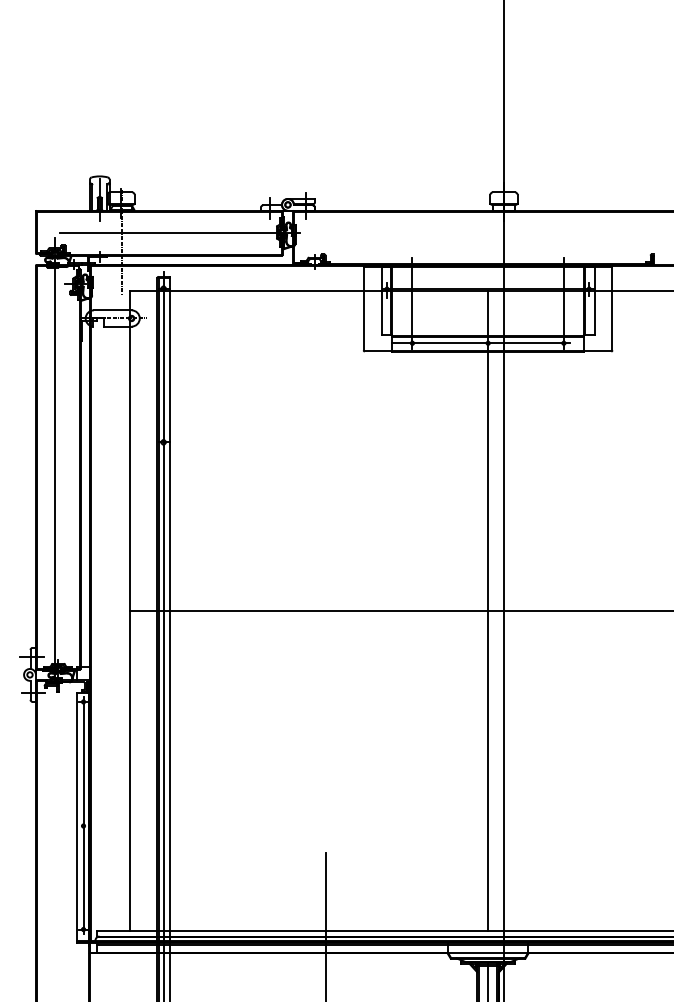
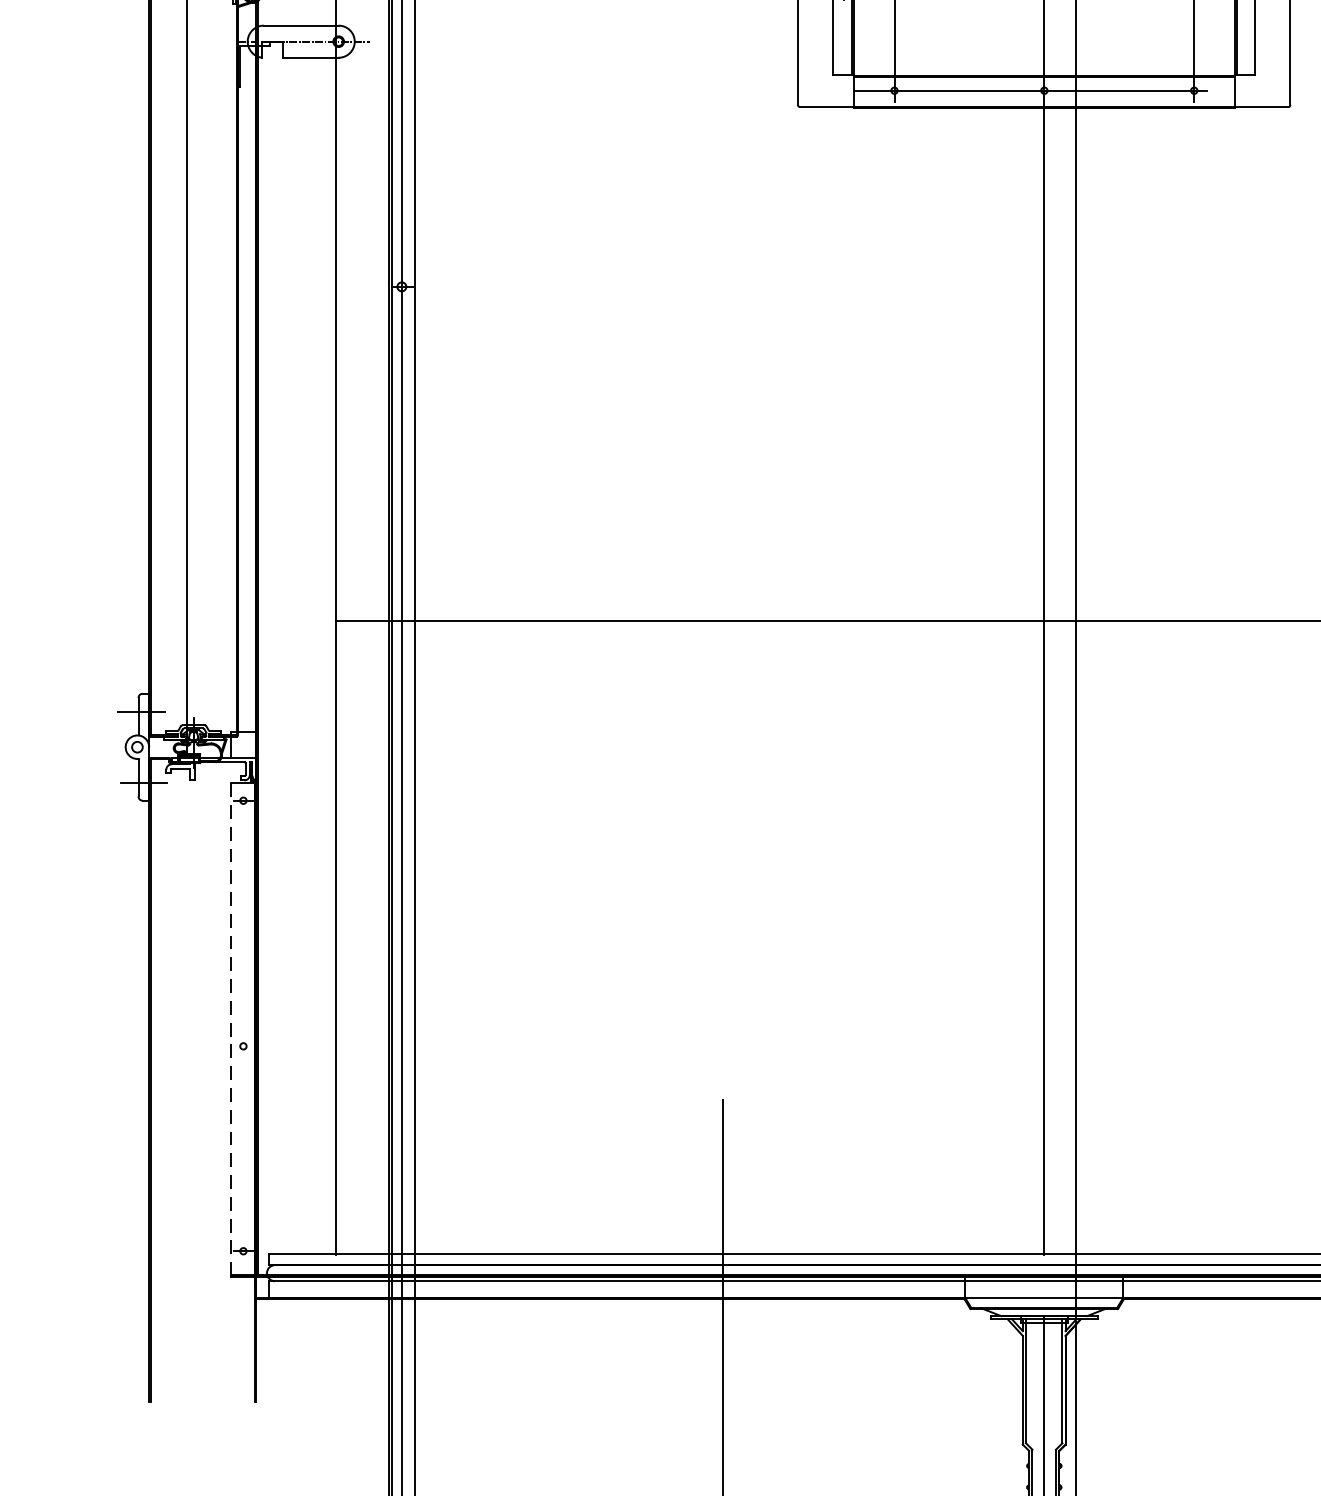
line: (83, 815) -> (243, 1025), removed
line: (77, 818) -> (231, 1031), solid -> dashed

